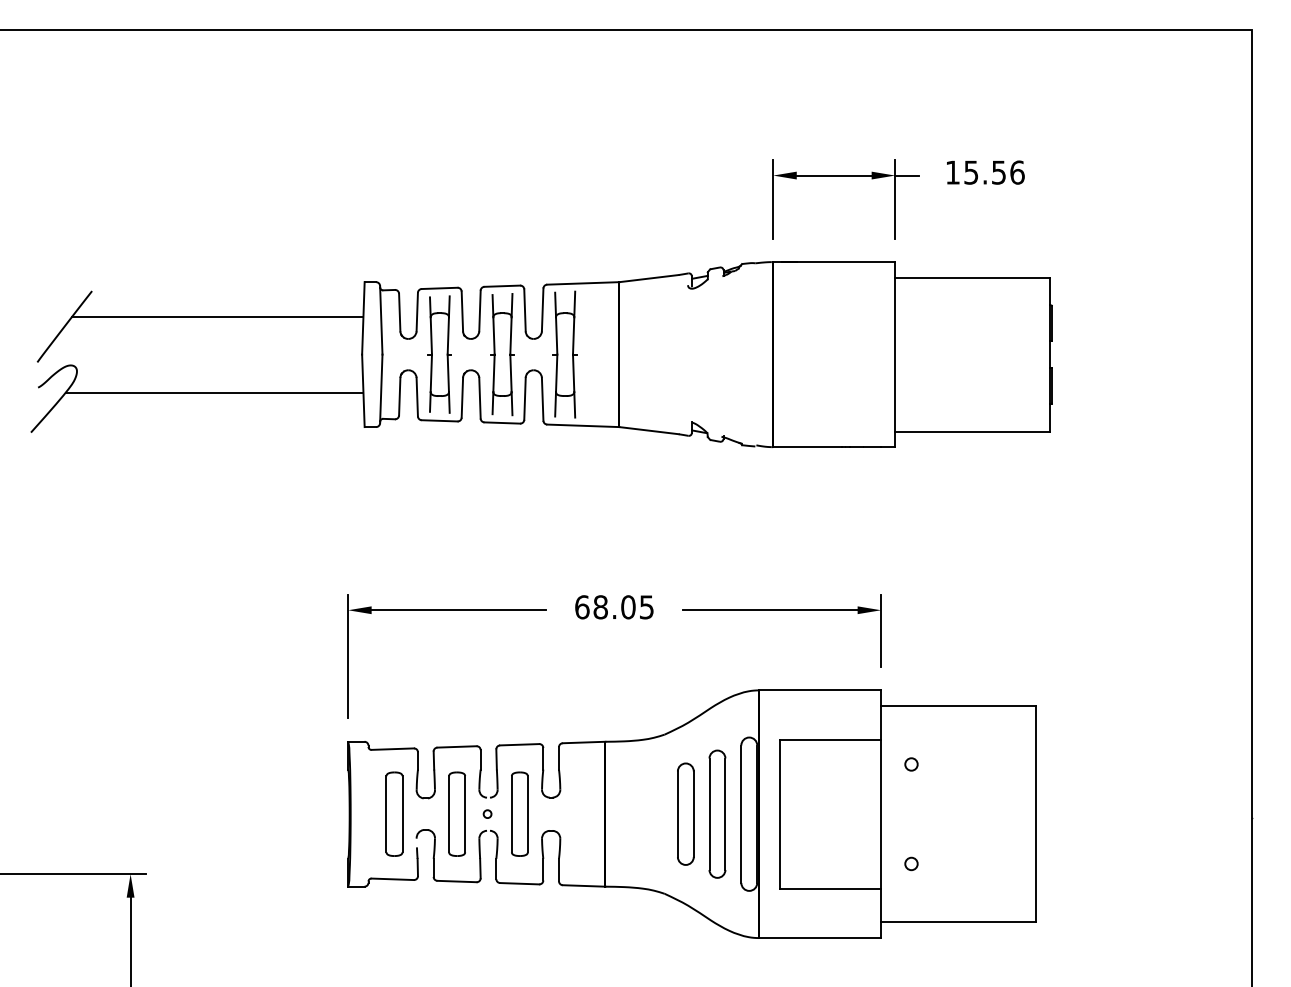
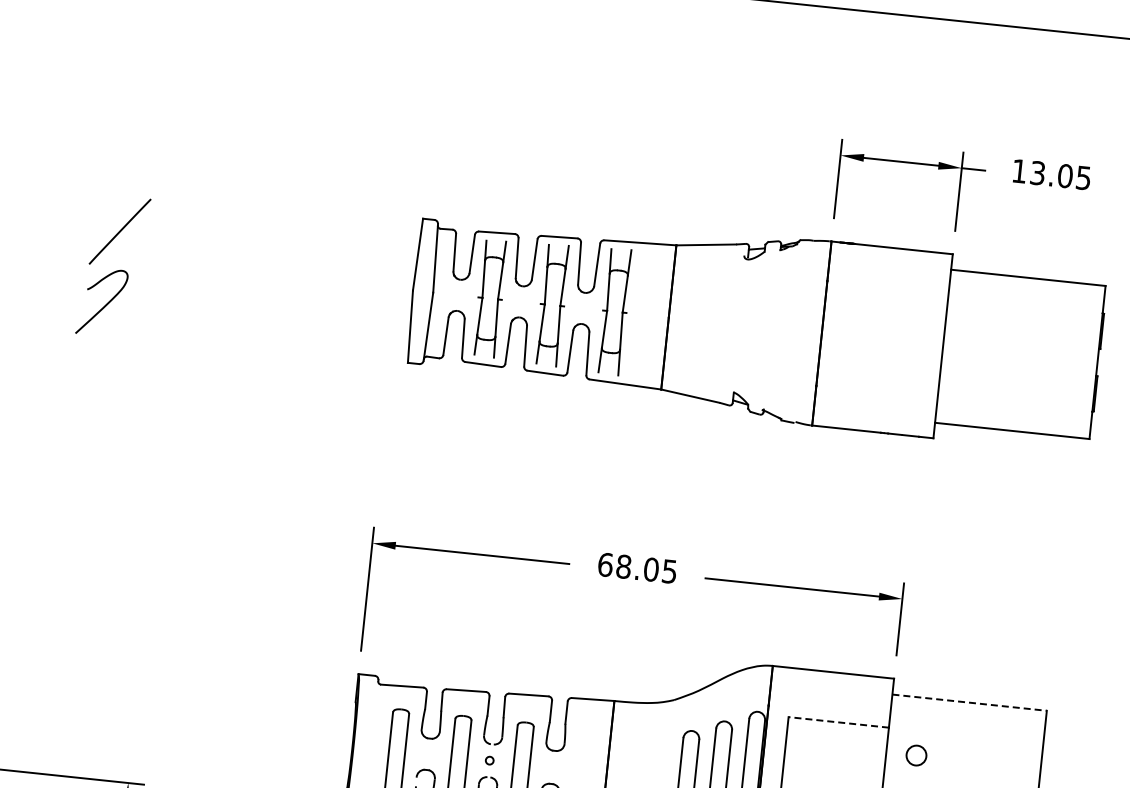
text: (994, 172) -> (1060, 175), 15.56 -> 13.05
line: (217, 316) -> (273, 237), removed
line: (214, 392) -> (262, 312), removed
line: (958, 706) -> (969, 702), solid -> dashed
line: (830, 739) -> (838, 722), solid -> dashed
circle: (911, 764) -> (916, 755), size x1.6

